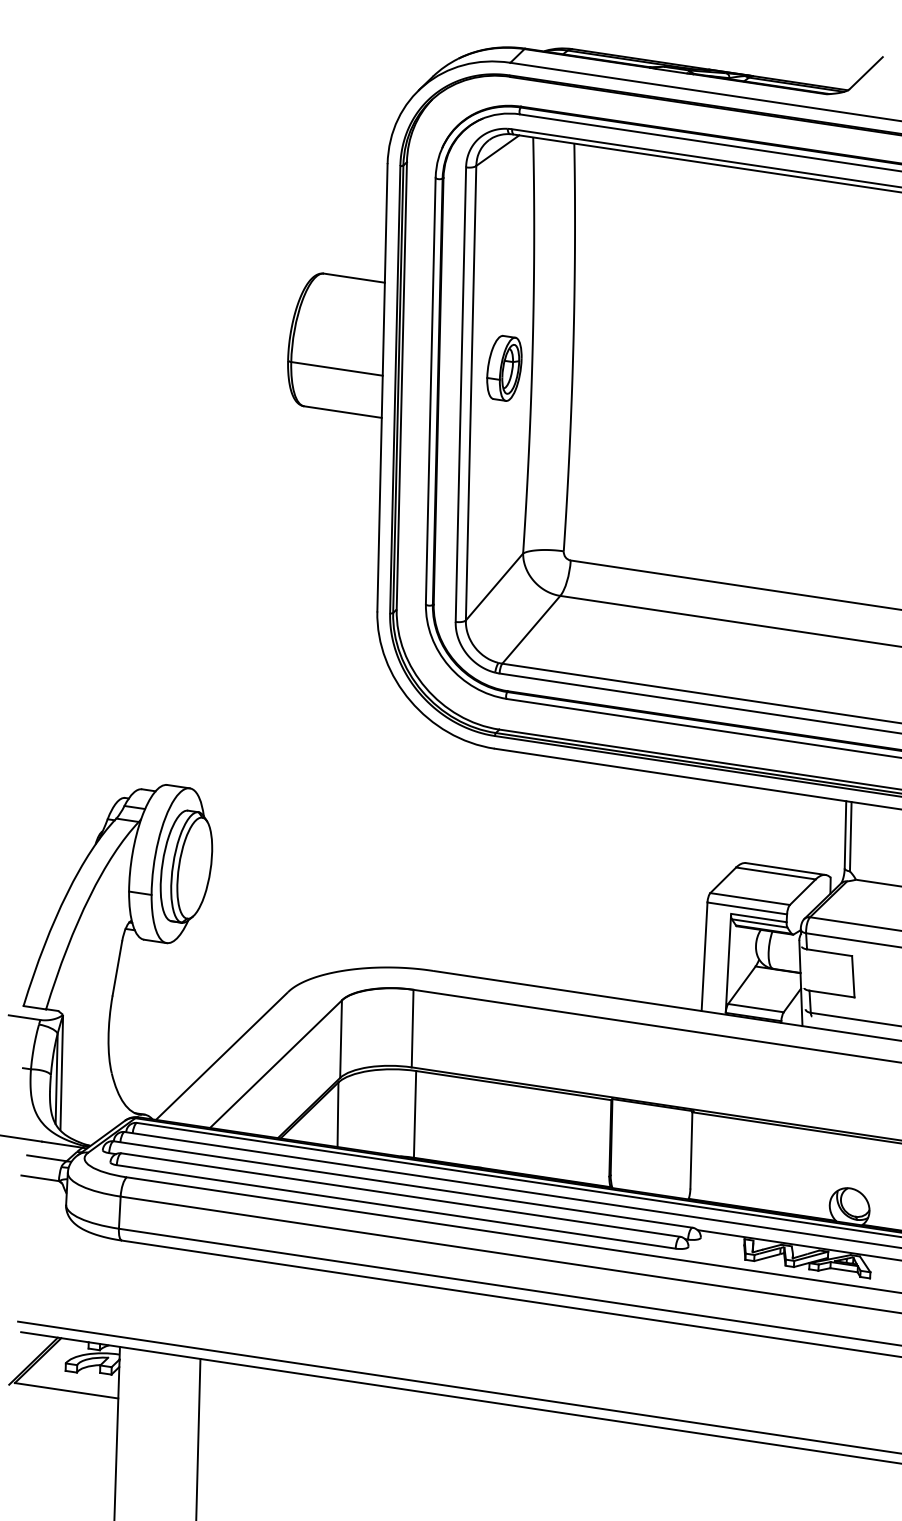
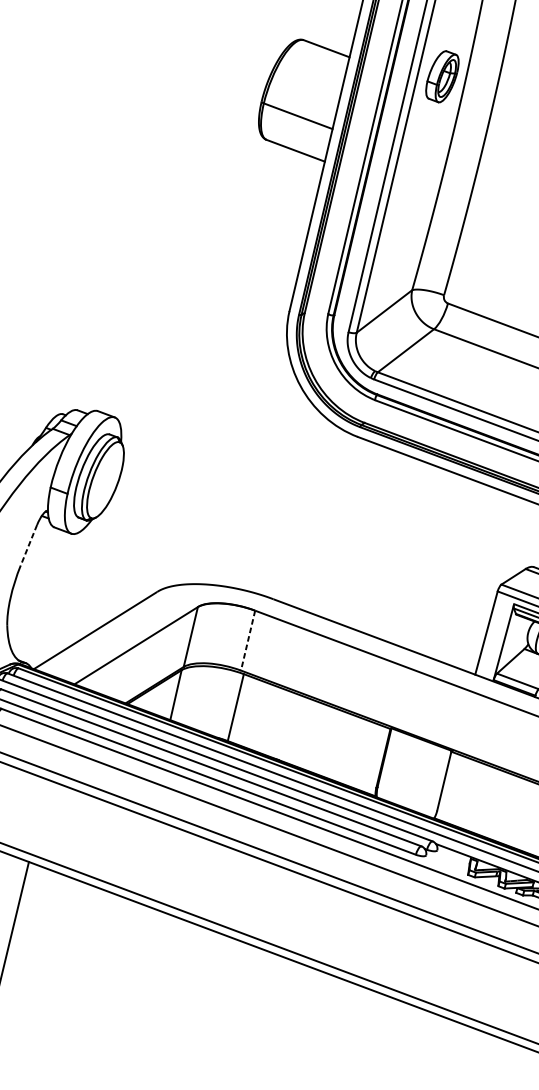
part: (504, 367) -> (442, 76), moved
line: (117, 968) -> (29, 545), solid -> dashed
line: (412, 1028) -> (248, 640), solid -> dashed

